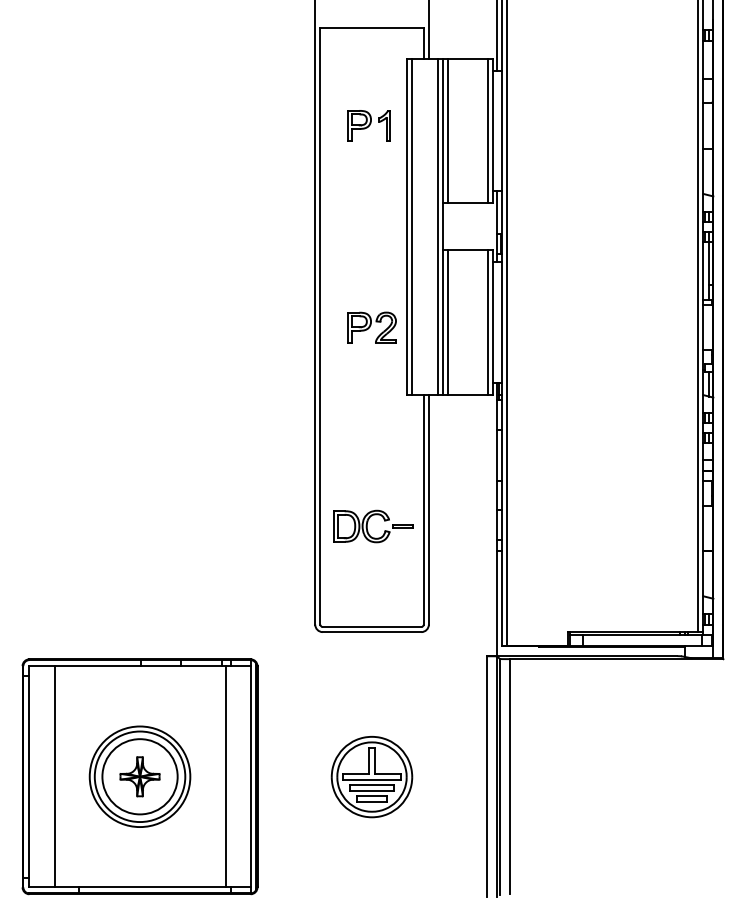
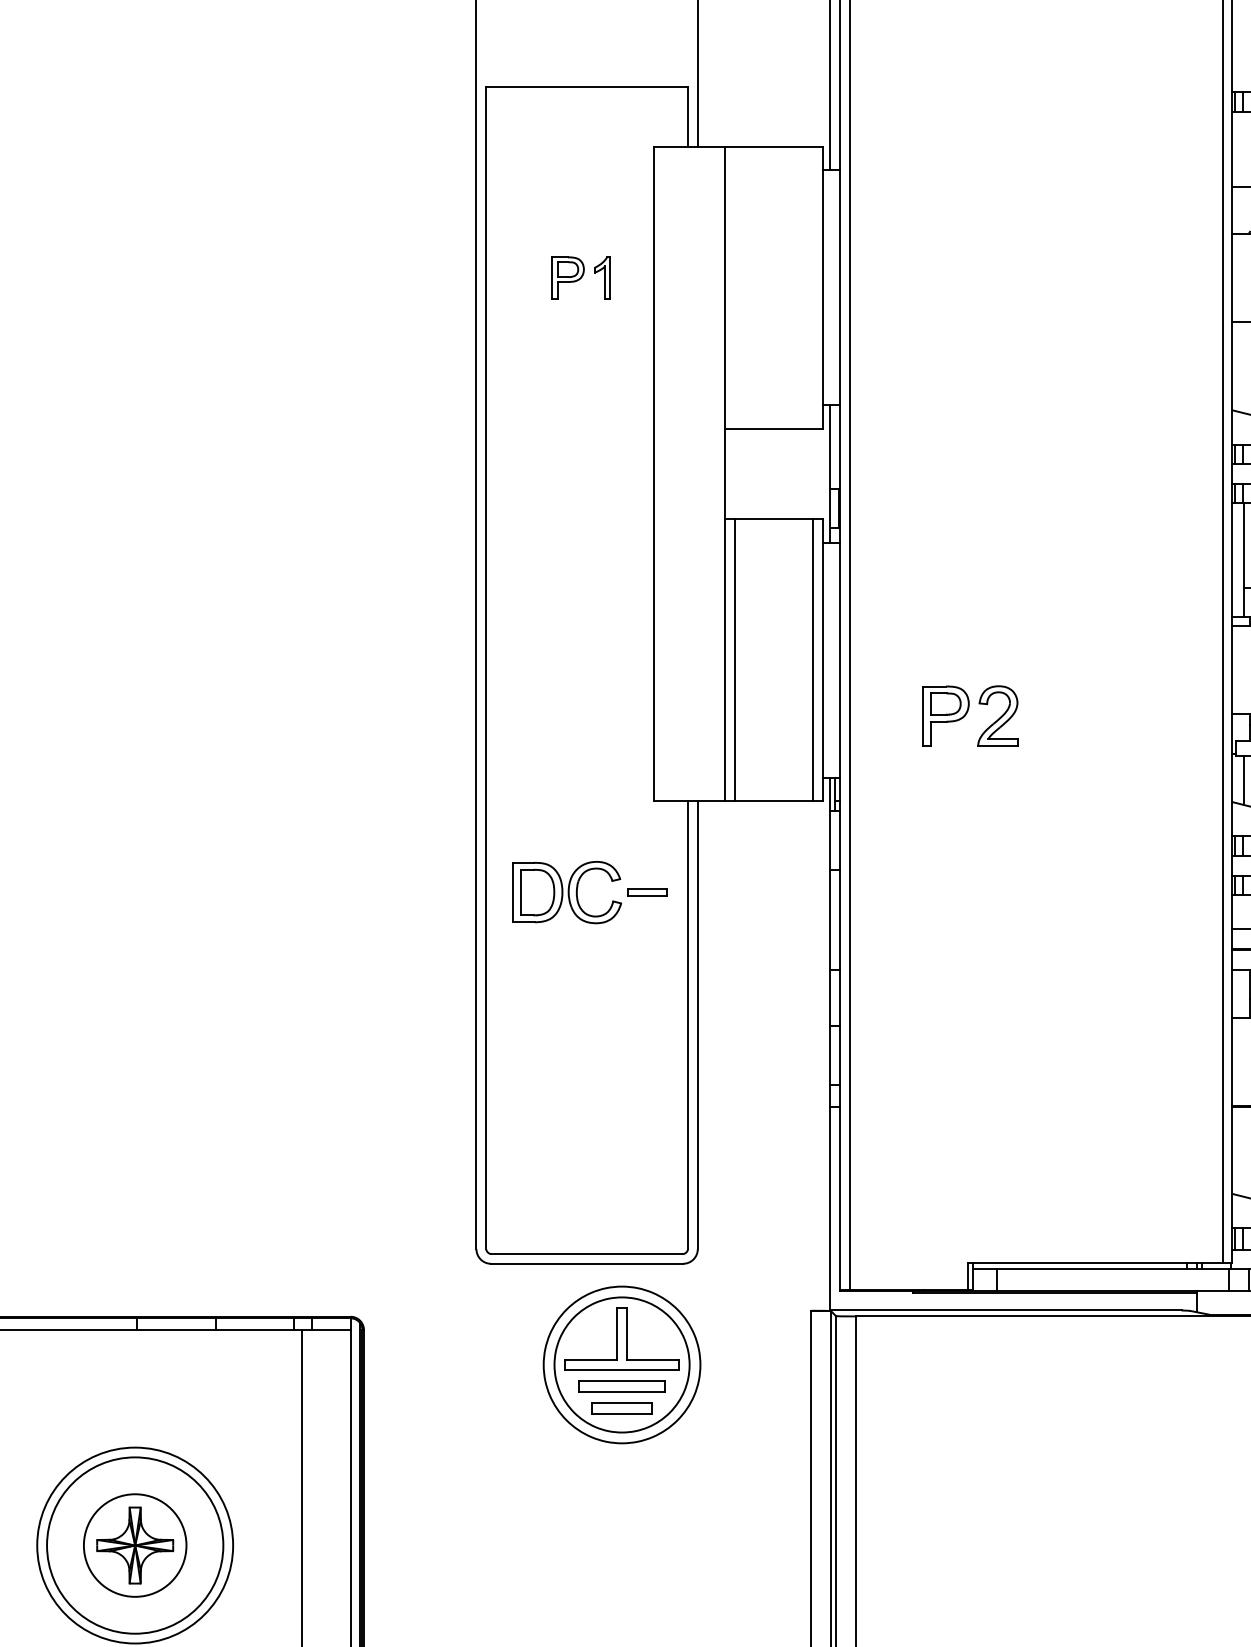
part: (368, 125) -> (580, 276), size x0.7
line: (447, 130) -> (734, 286), removed
line: (488, 130) -> (813, 286), removed
line: (411, 226) -> (663, 473), removed
line: (437, 226) -> (714, 473), removed
part: (371, 327) -> (969, 715), moved
part: (373, 526) -> (589, 892), moved
circle: (139, 776) -> (134, 1545), size x0.7
part: (371, 777) -> (621, 1365), moved

